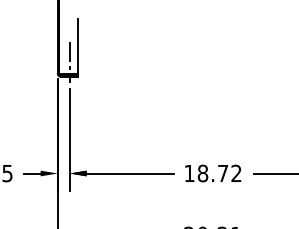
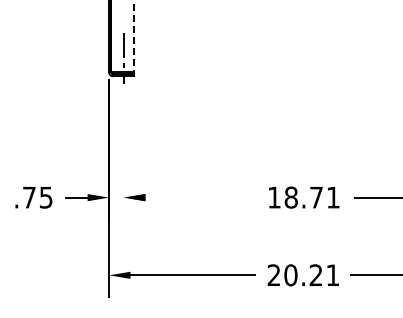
line: (77, 46) -> (133, 38), solid -> dashed
line: (69, 139) -> (123, 155), removed
line: (130, 173) -> (200, 197), removed
text: (236, 173) -> (333, 197), 18.72 -> 18.71

